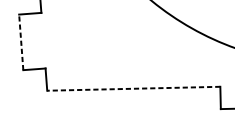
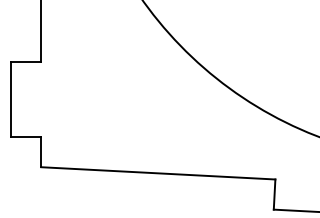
line: (21, 42) -> (11, 99), dashed -> solid
line: (133, 88) -> (157, 173), dashed -> solid

